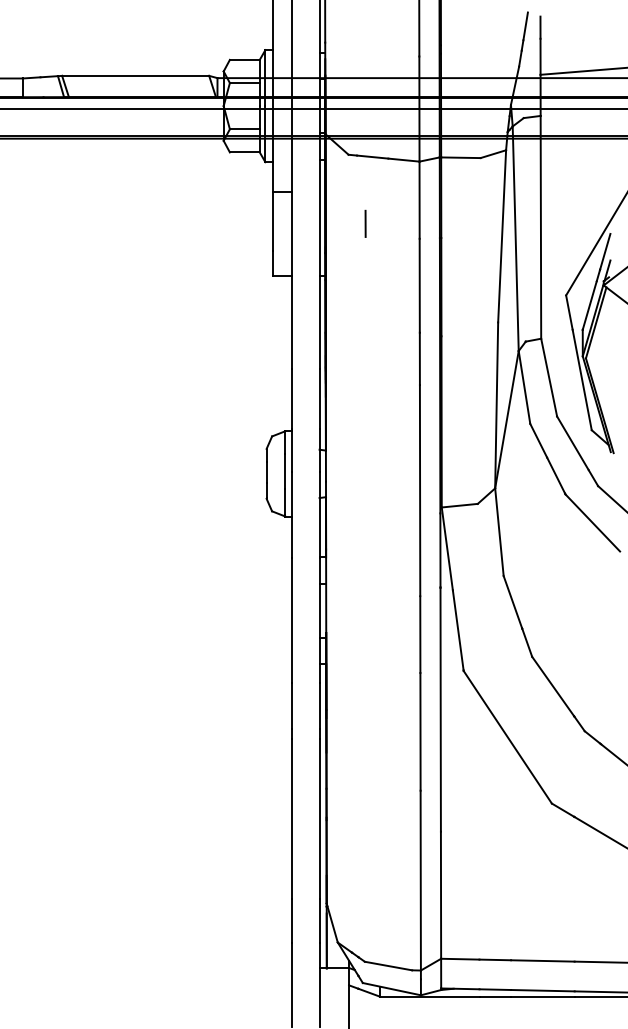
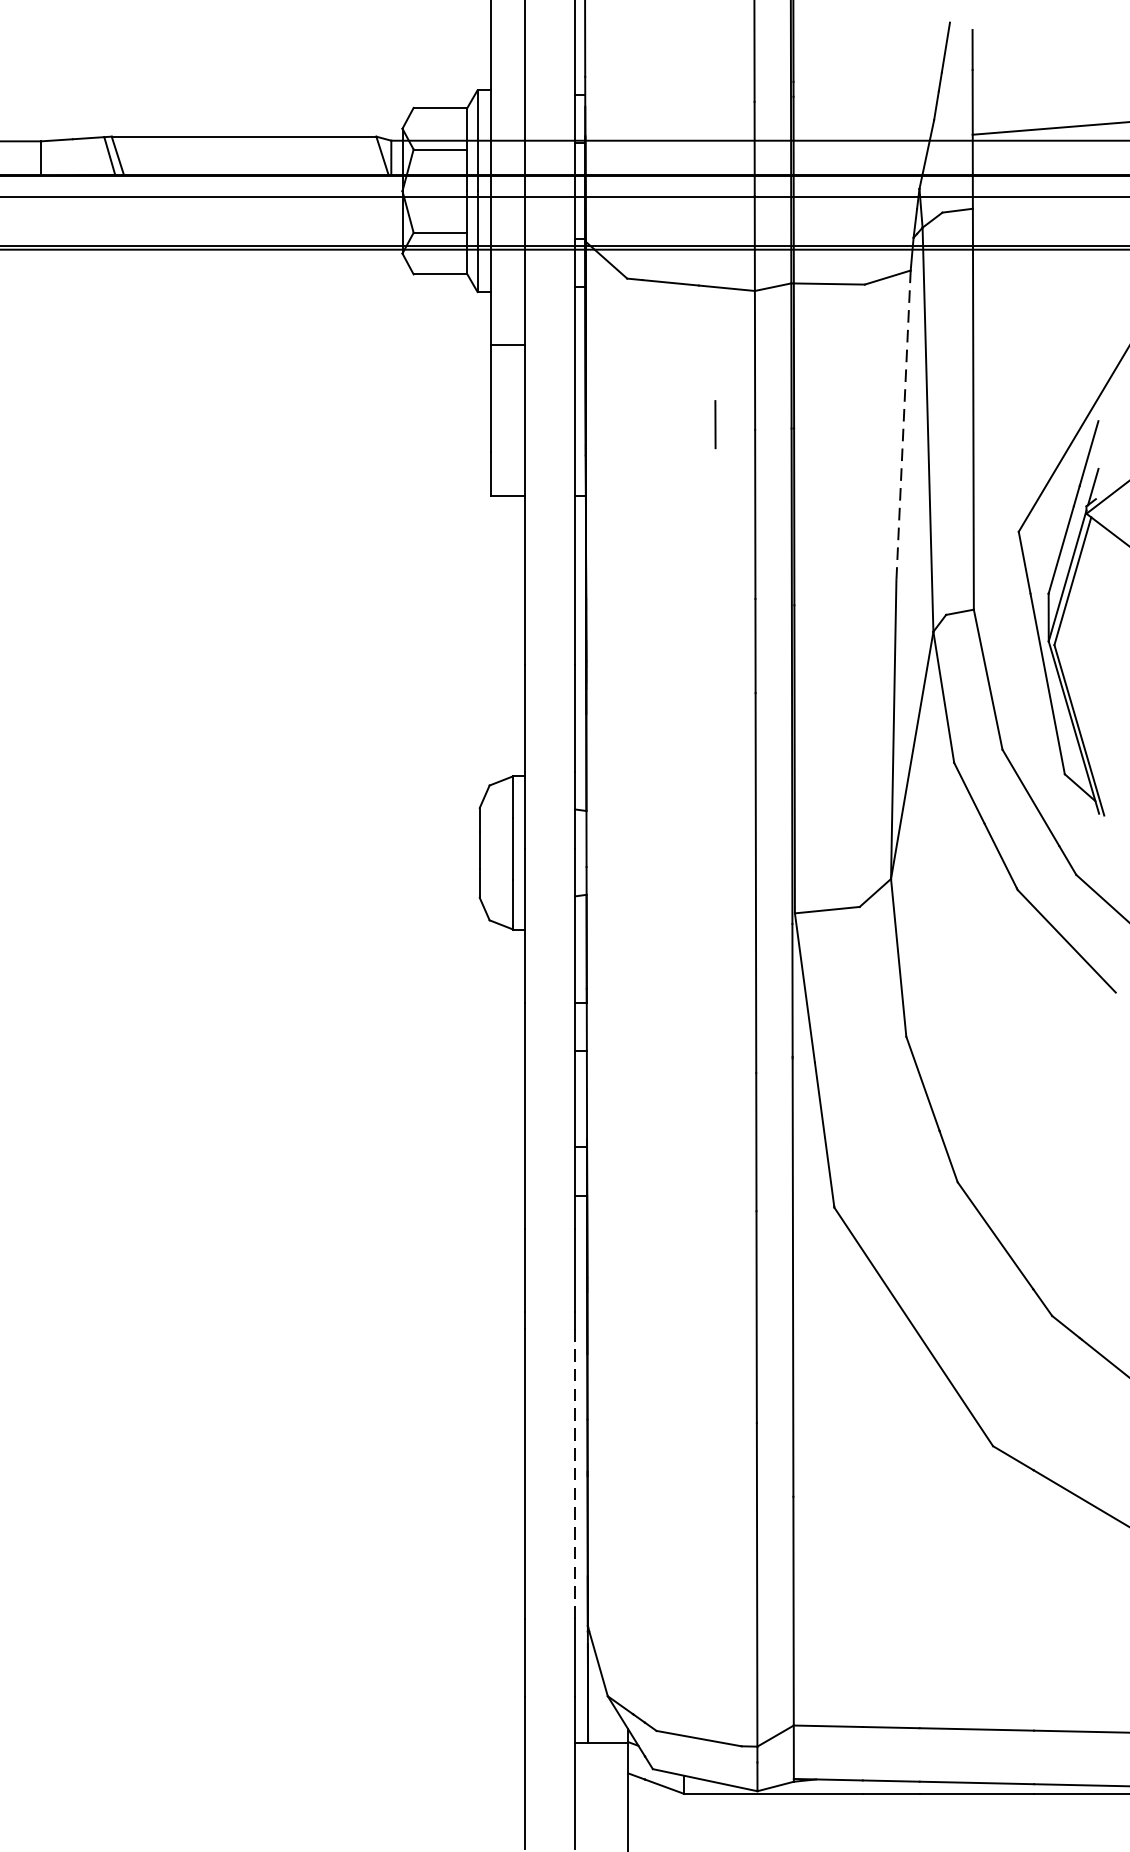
line: (365, 223) -> (715, 423), moved
line: (502, 236) -> (904, 425), solid -> dashed
line: (319, 819) -> (574, 1474), solid -> dashed

